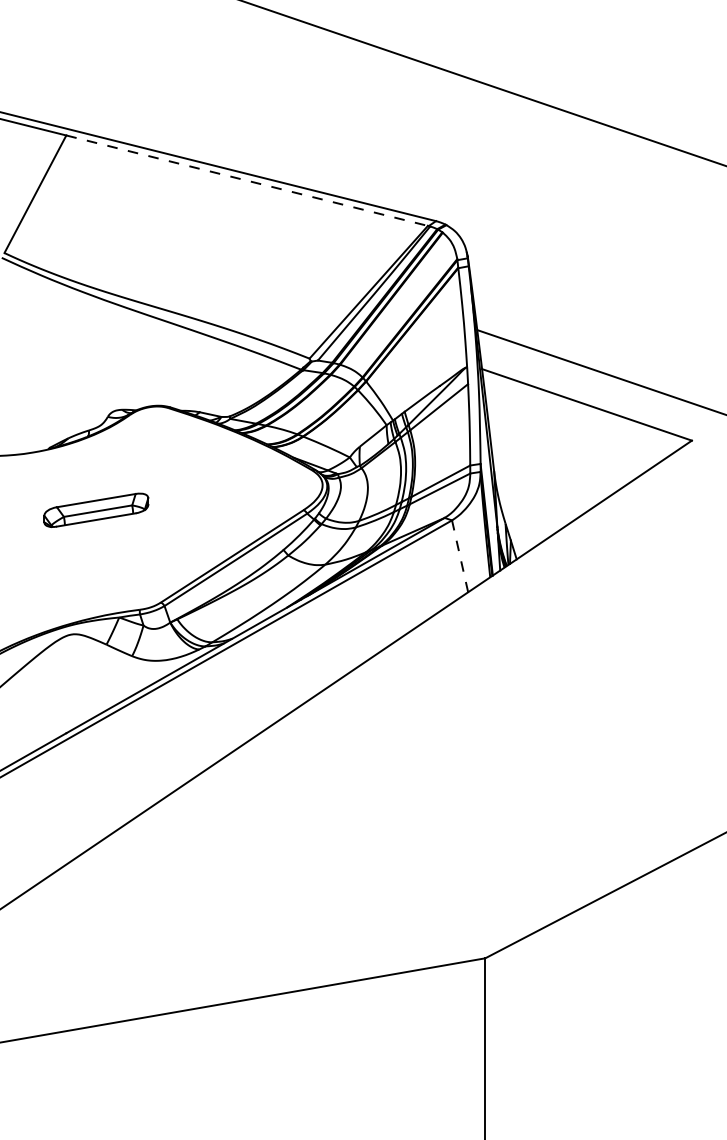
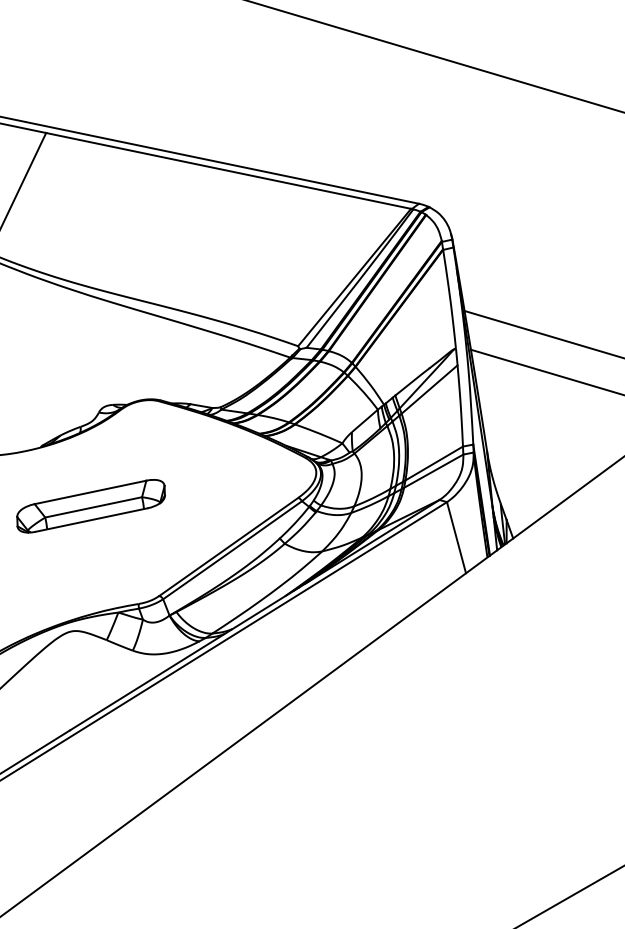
line: (247, 180) -> (228, 170), dashed -> solid
part: (96, 510) -> (91, 506), size x1.43
line: (460, 556) -> (456, 537), dashed -> solid

